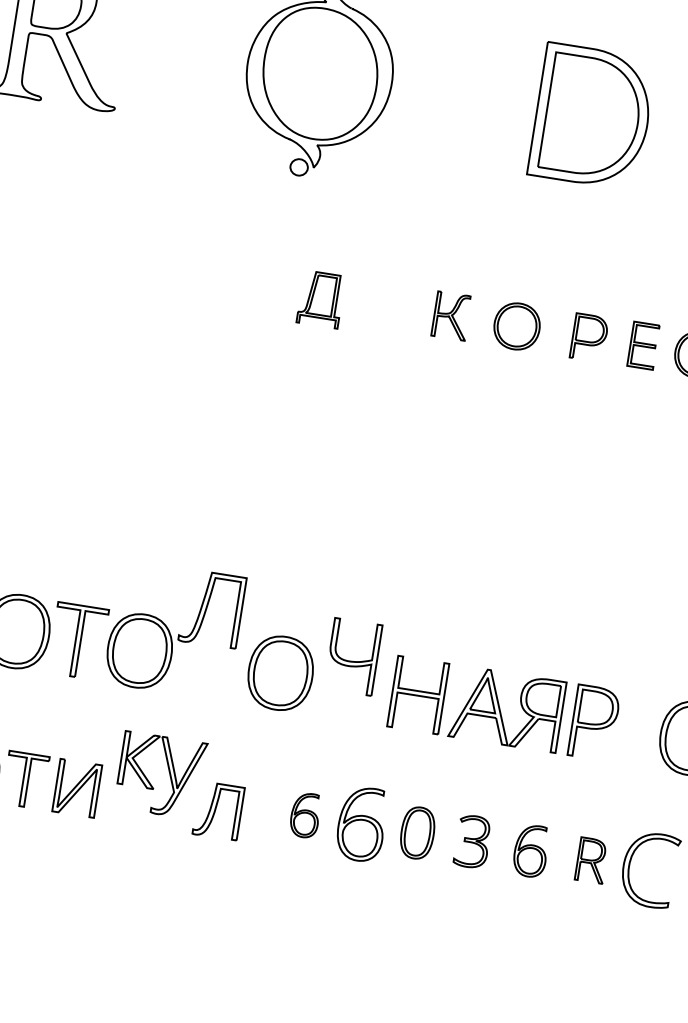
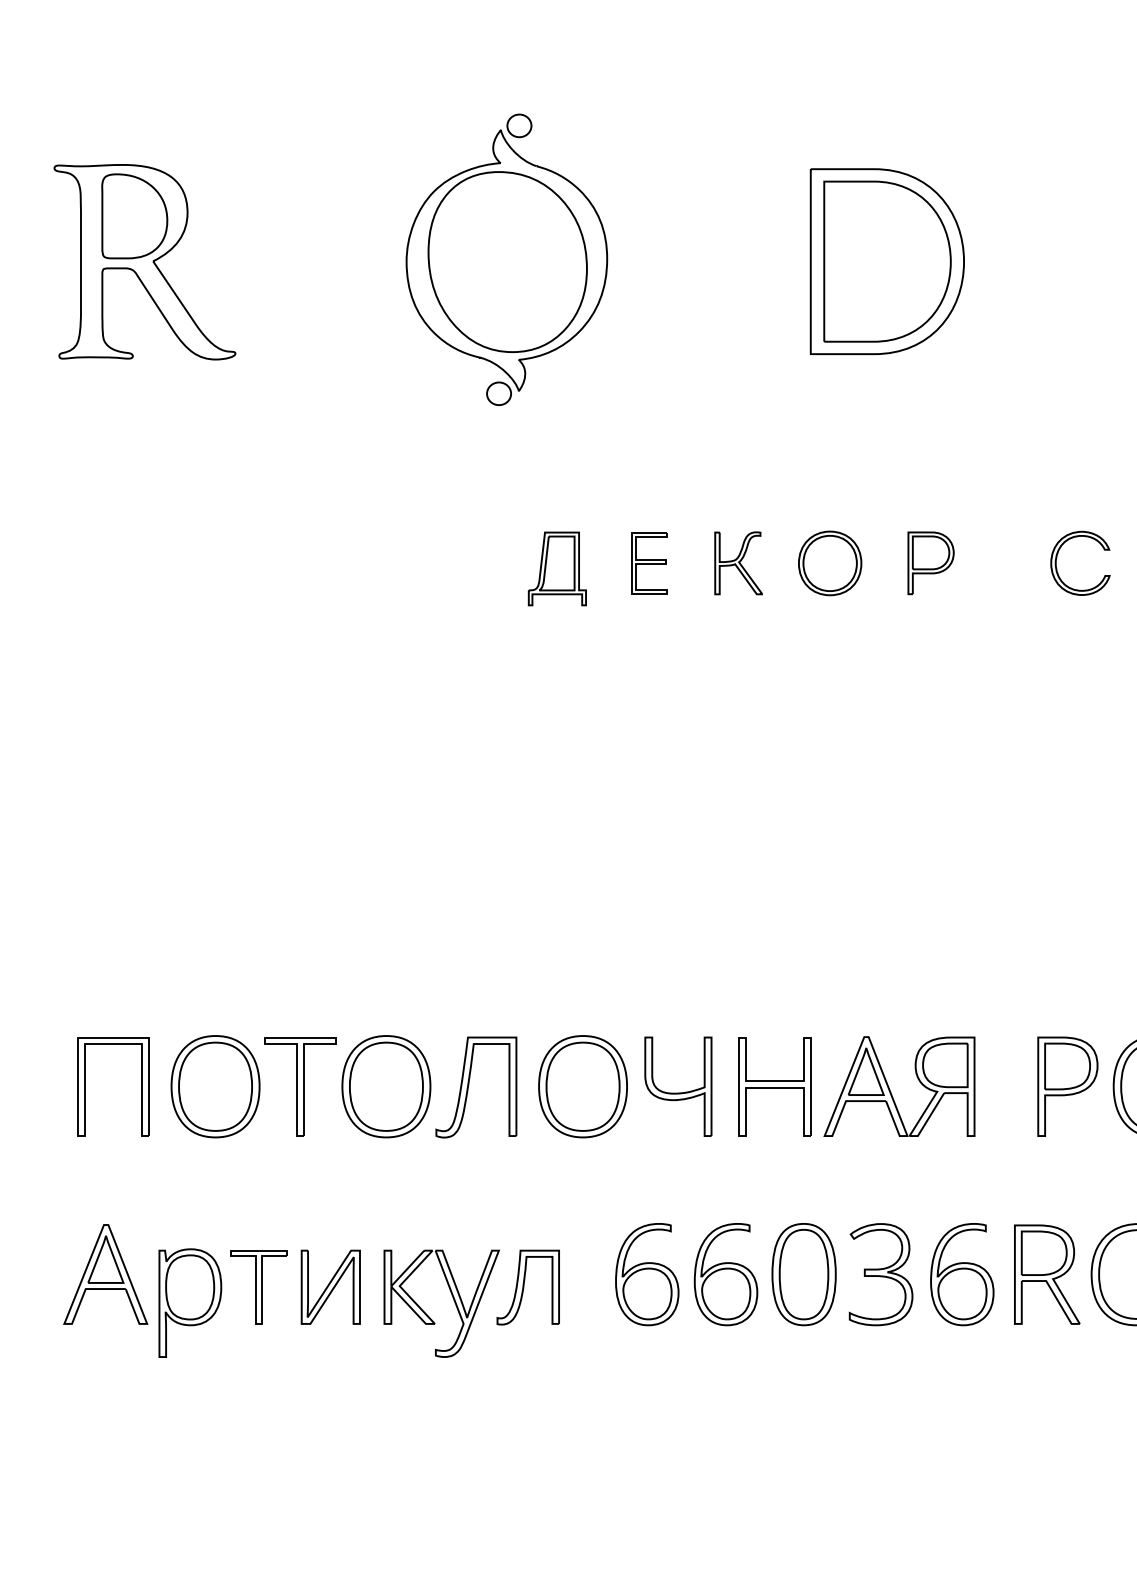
part: (643, 345) -> (649, 563), moved
part: (207, 607) -> (469, 1085), moved
part: (353, 656) -> (678, 1086), moved
part: (594, 722) -> (1067, 1086), moved
part: (169, 772) -> (452, 1298), moved
part: (305, 815) -> (647, 1274), size x1.67
part: (417, 832) -> (803, 1274), size x1.43
part: (472, 841) -> (880, 1274), size x1.43
part: (531, 850) -> (962, 1274), size x1.43
part: (592, 860) -> (1047, 1274), size x1.67

